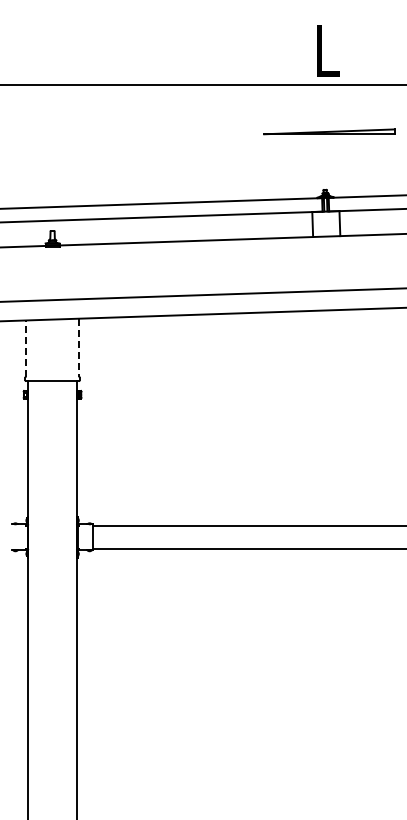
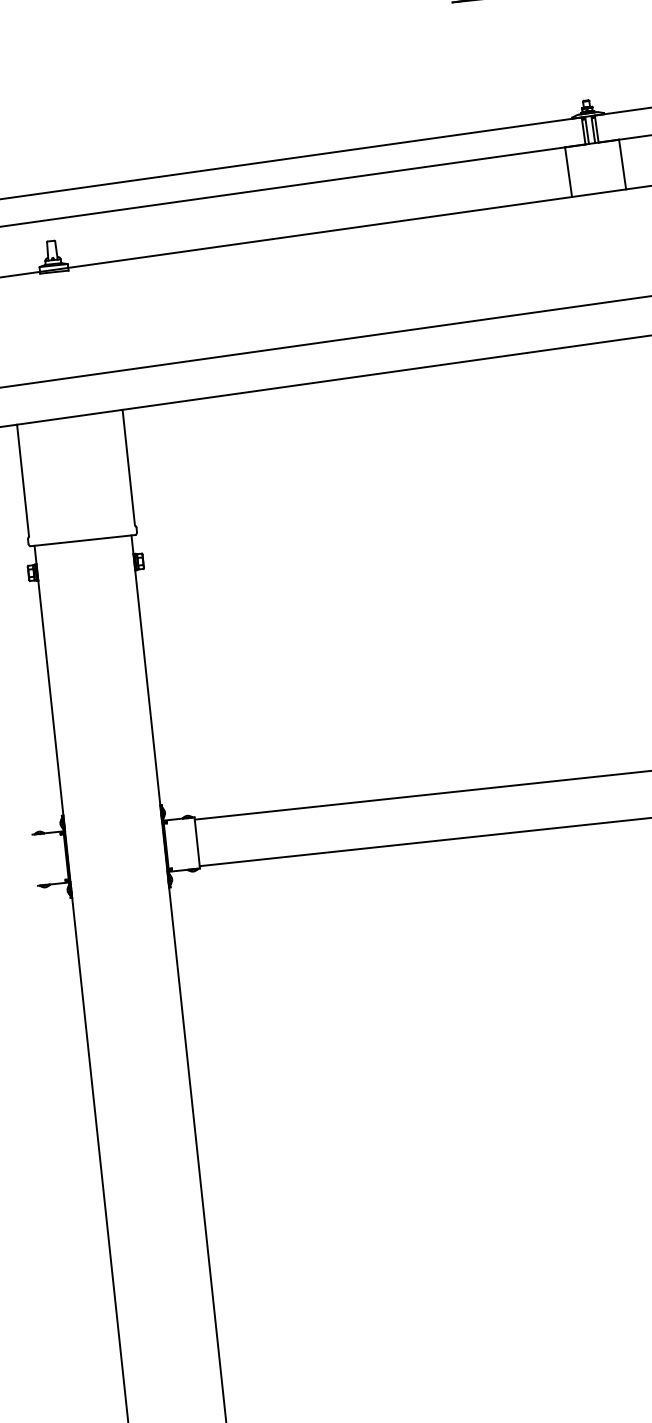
line: (79, 347) -> (129, 467), dashed -> solid
line: (26, 348) -> (23, 480), dashed -> solid

